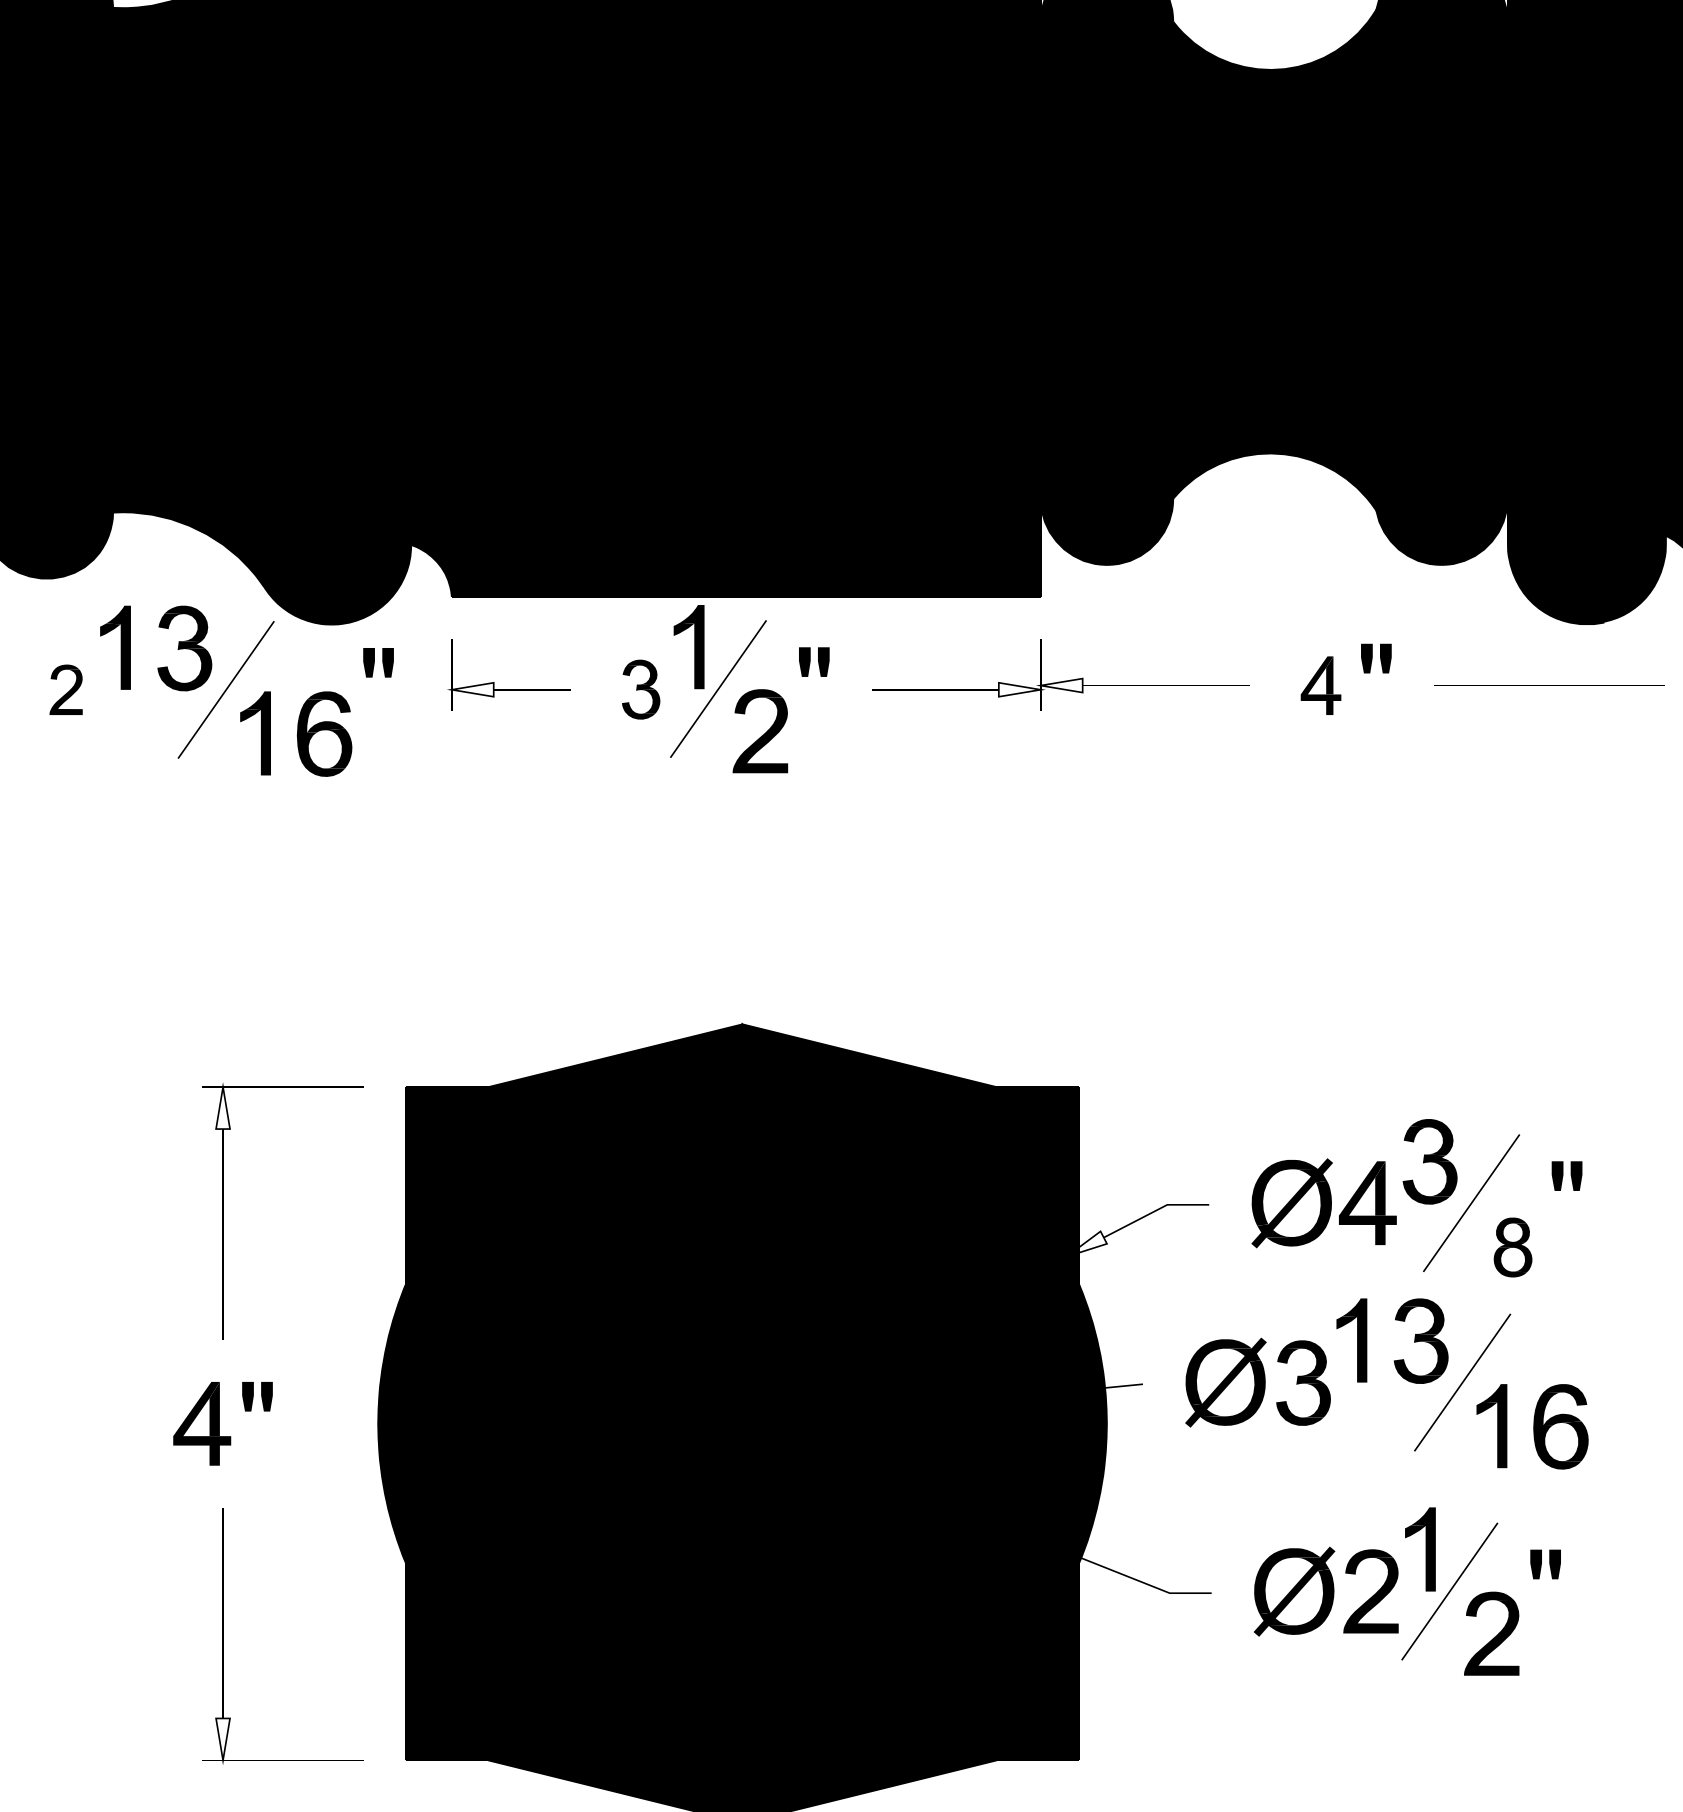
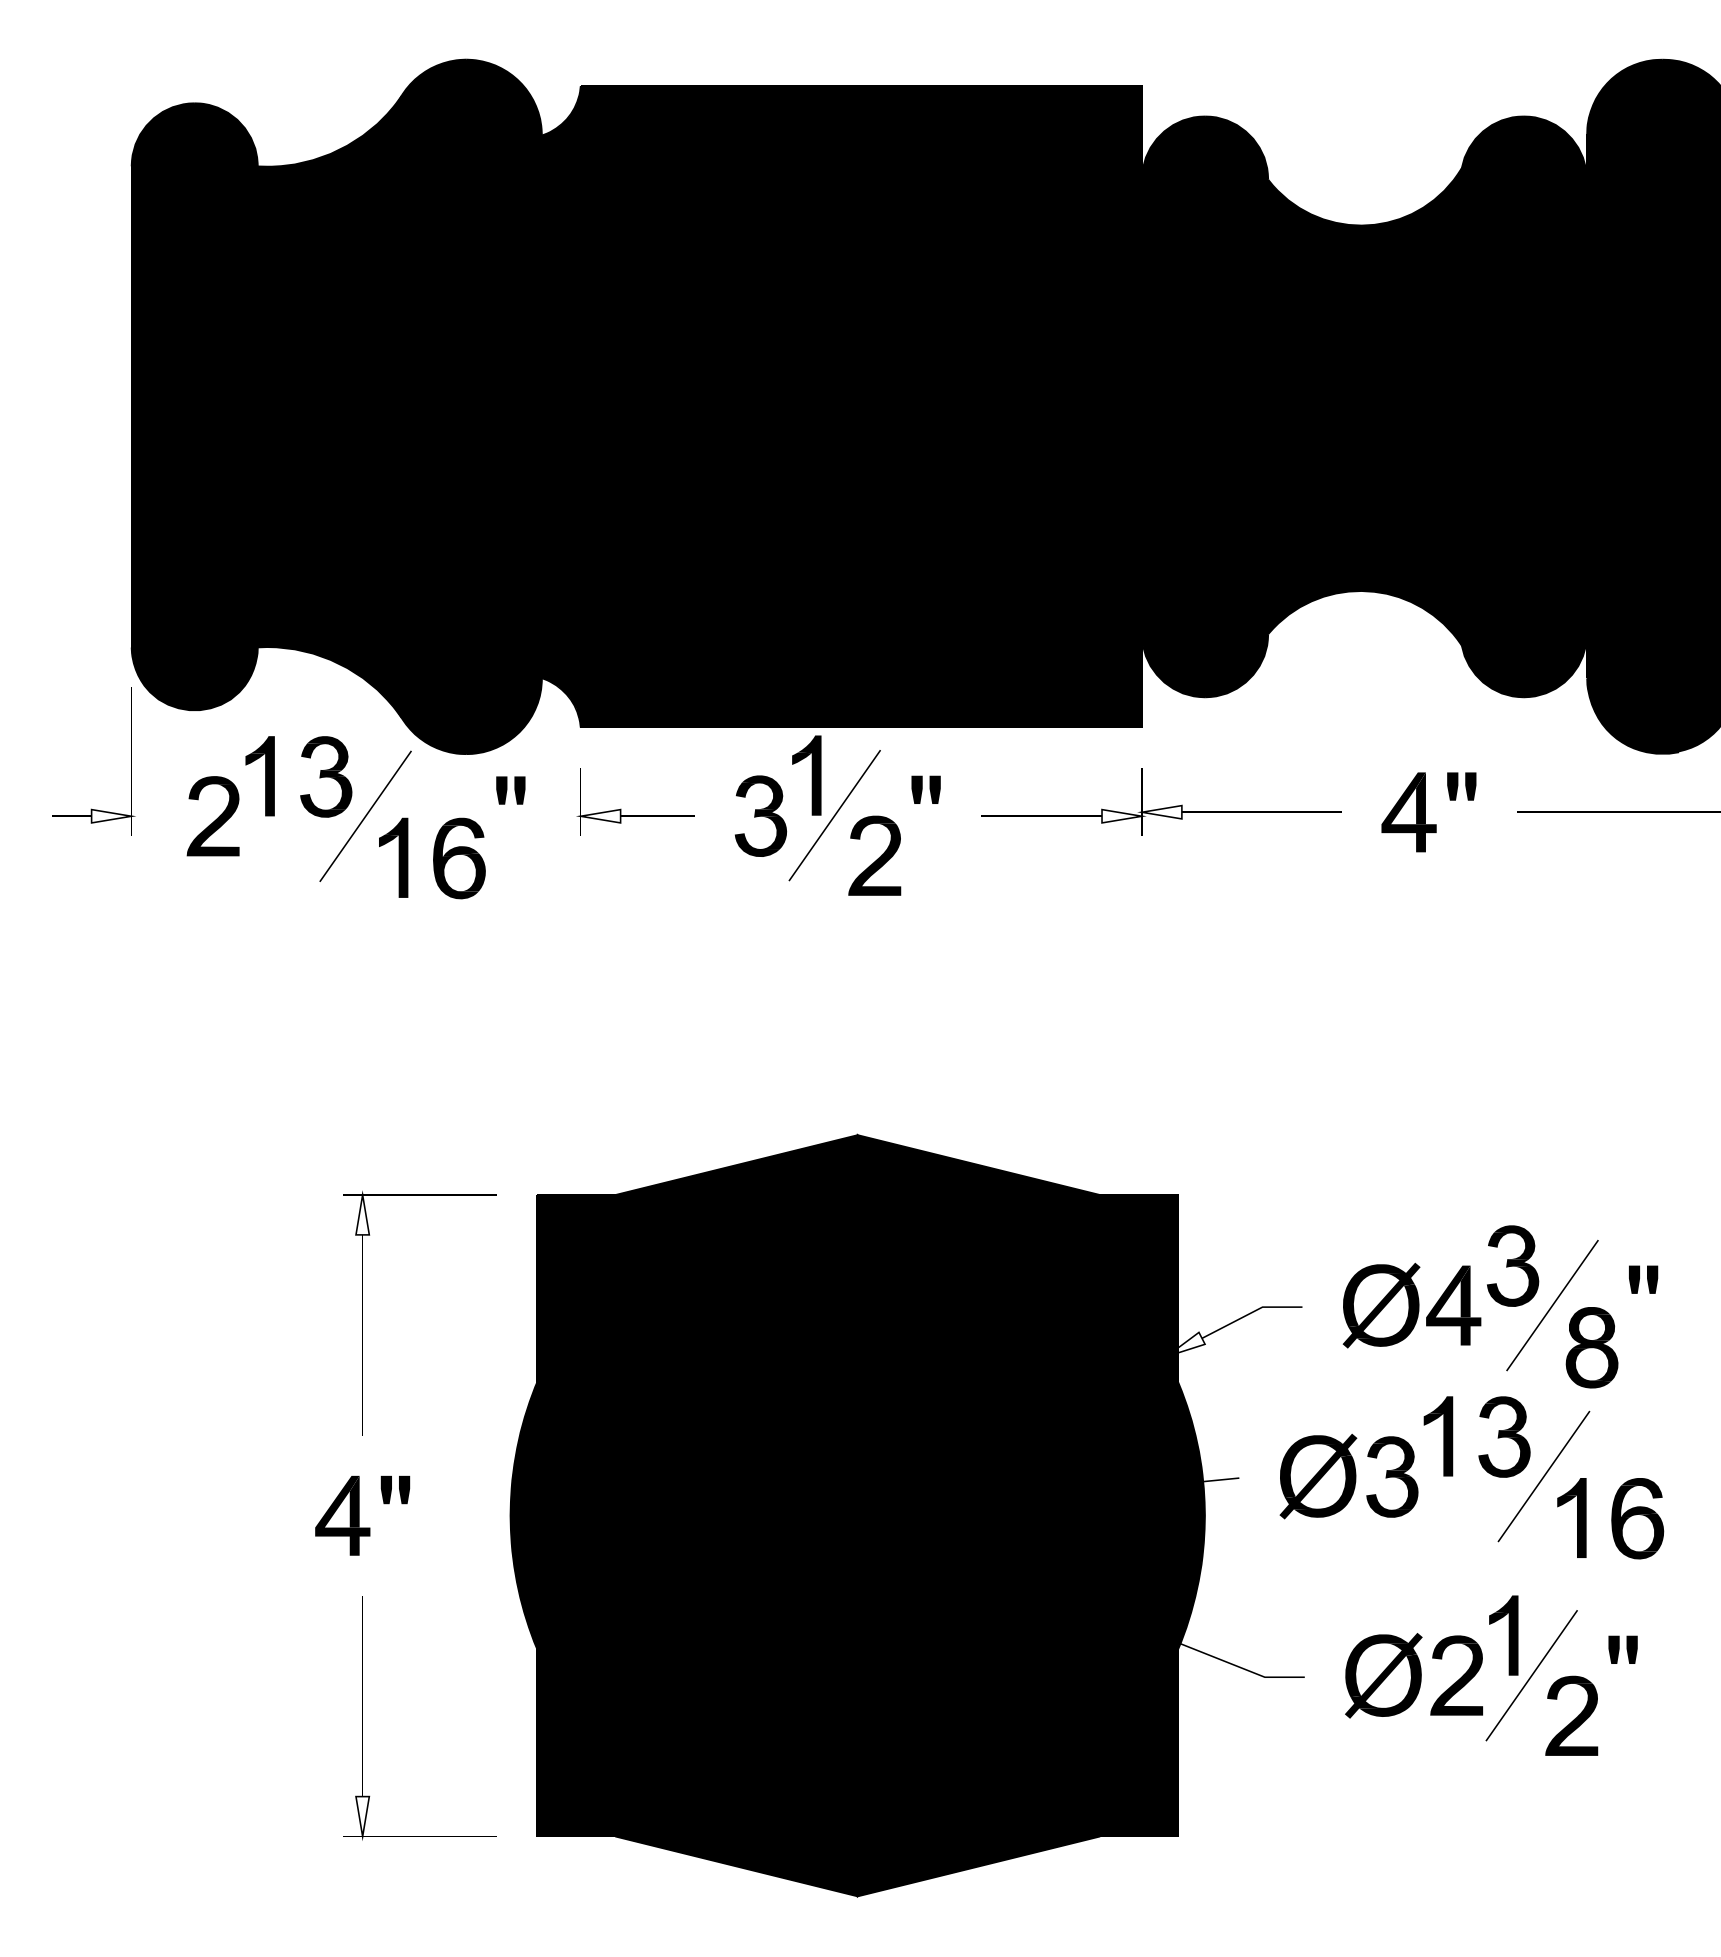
part: (1320, 685) -> (1408, 812), size x1.43
part: (641, 688) -> (761, 815), size x1.43
part: (65, 690) -> (212, 816), size x1.67
part: (1512, 1247) -> (1591, 1347), size x1.43

